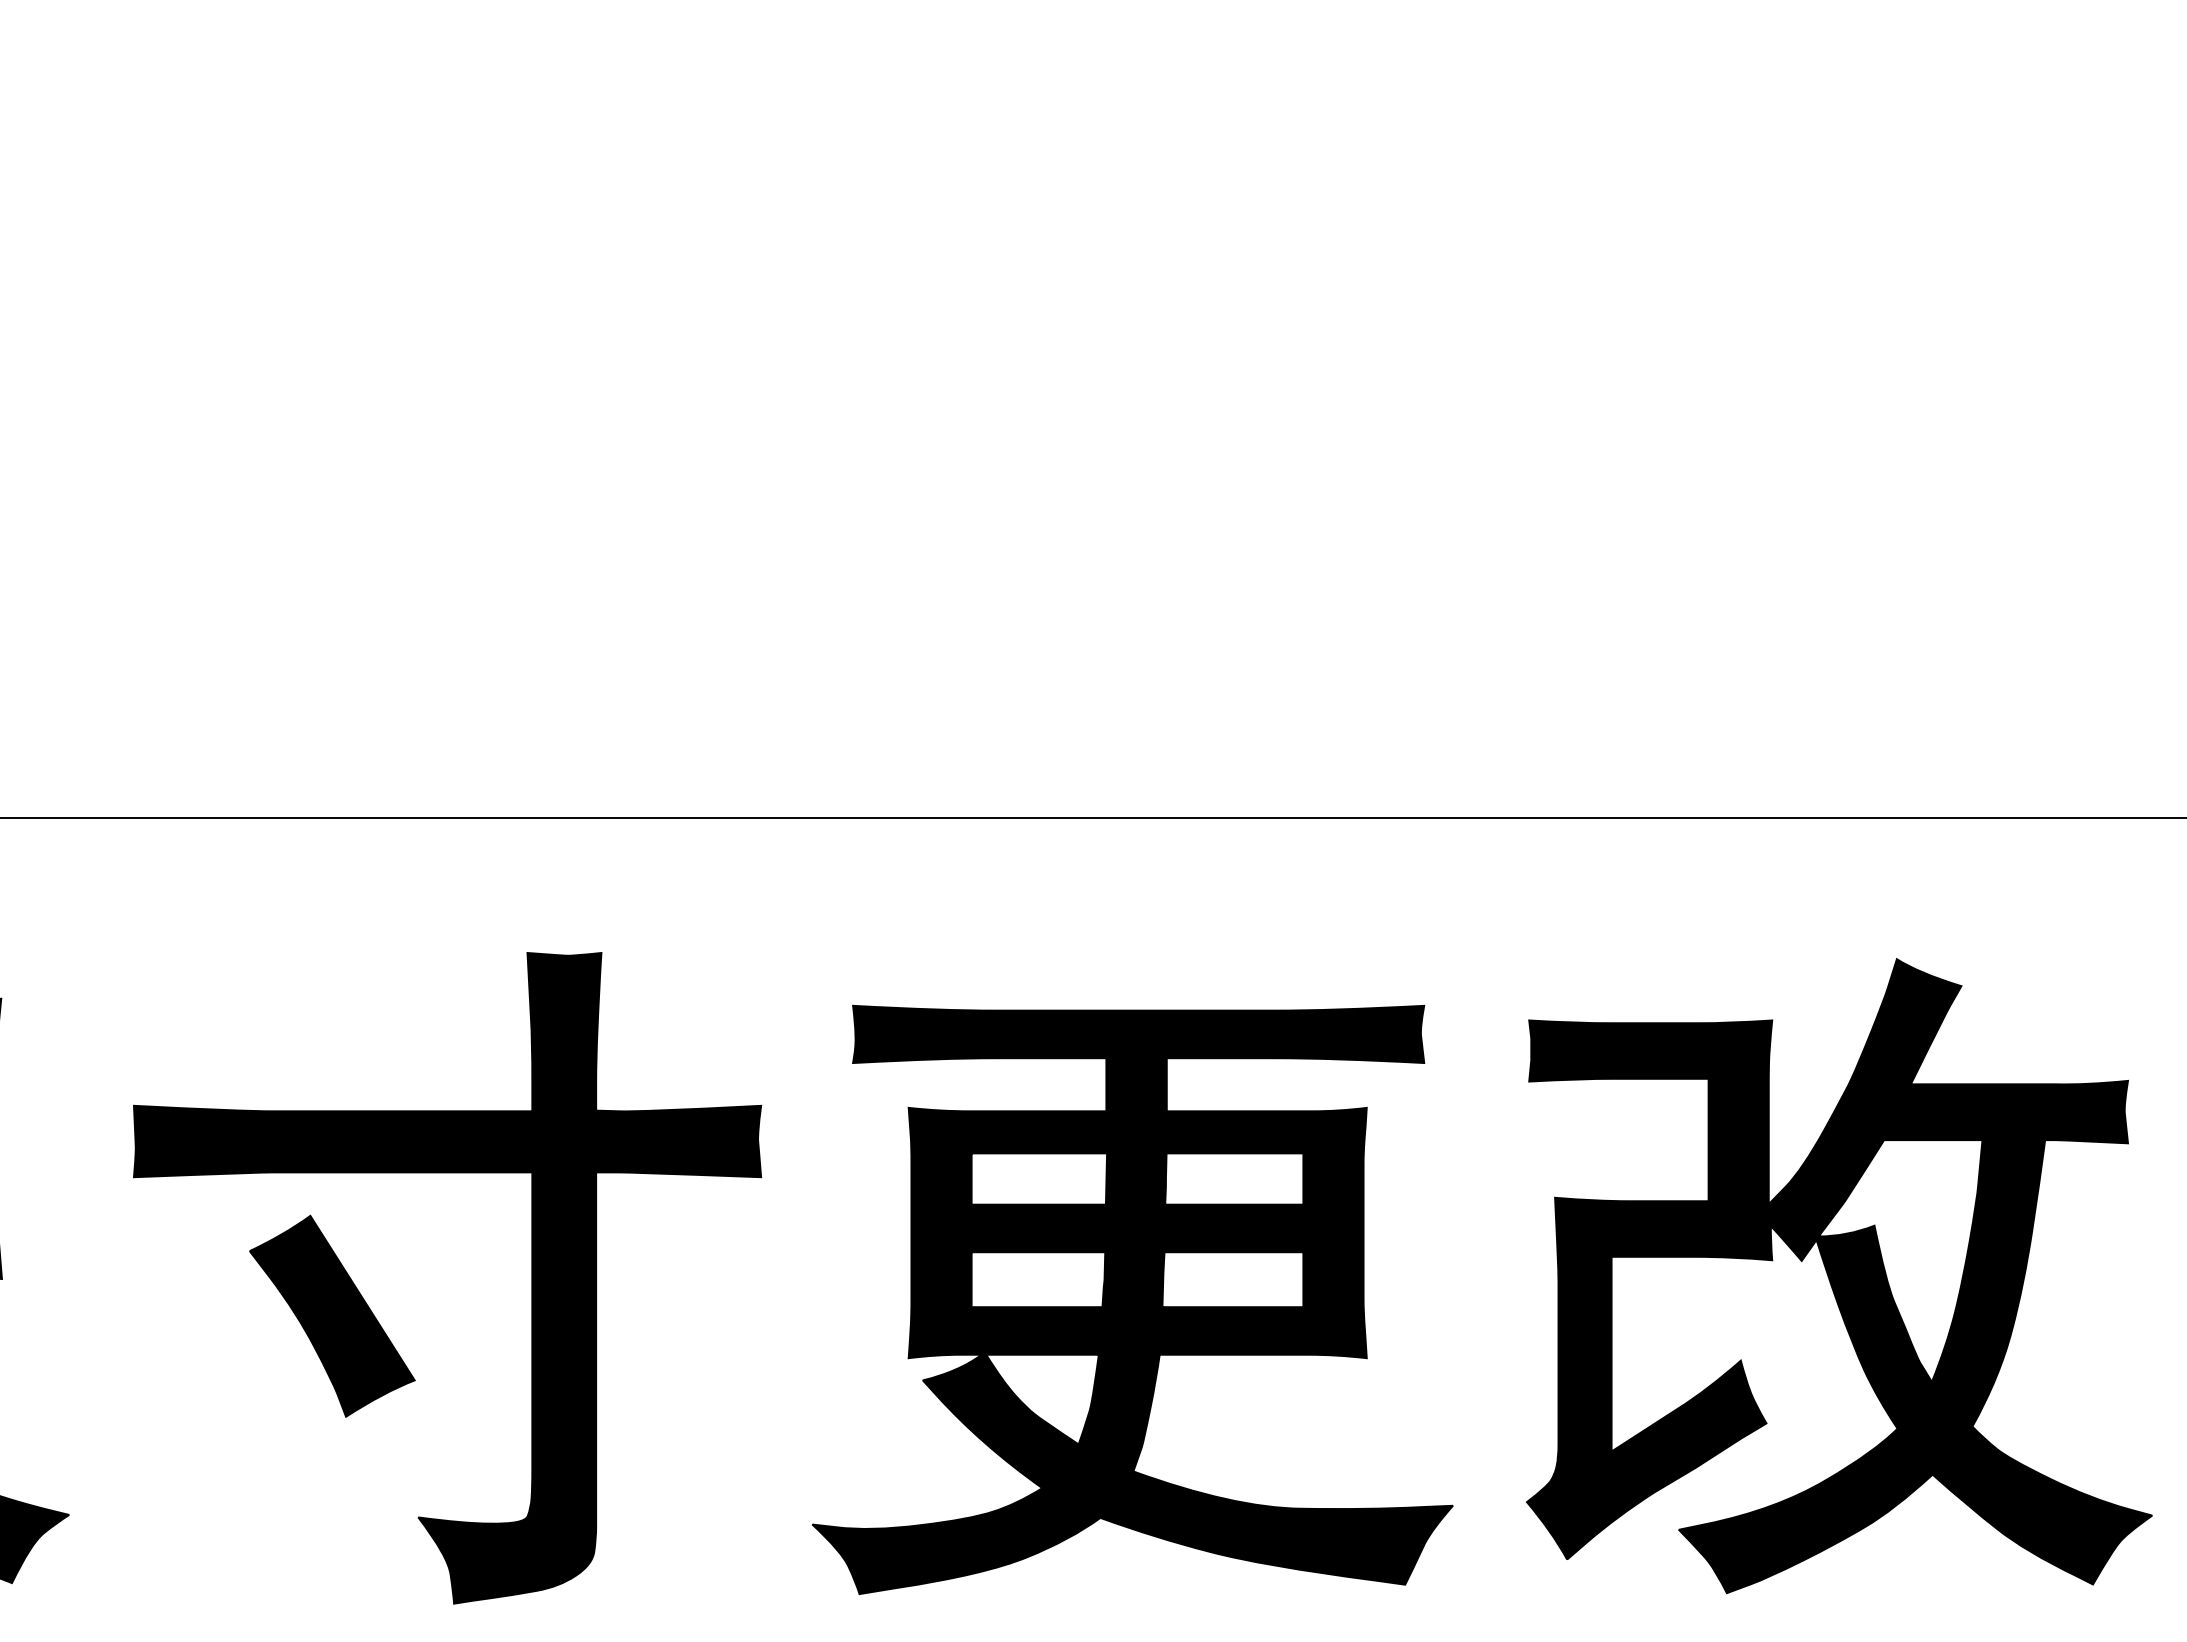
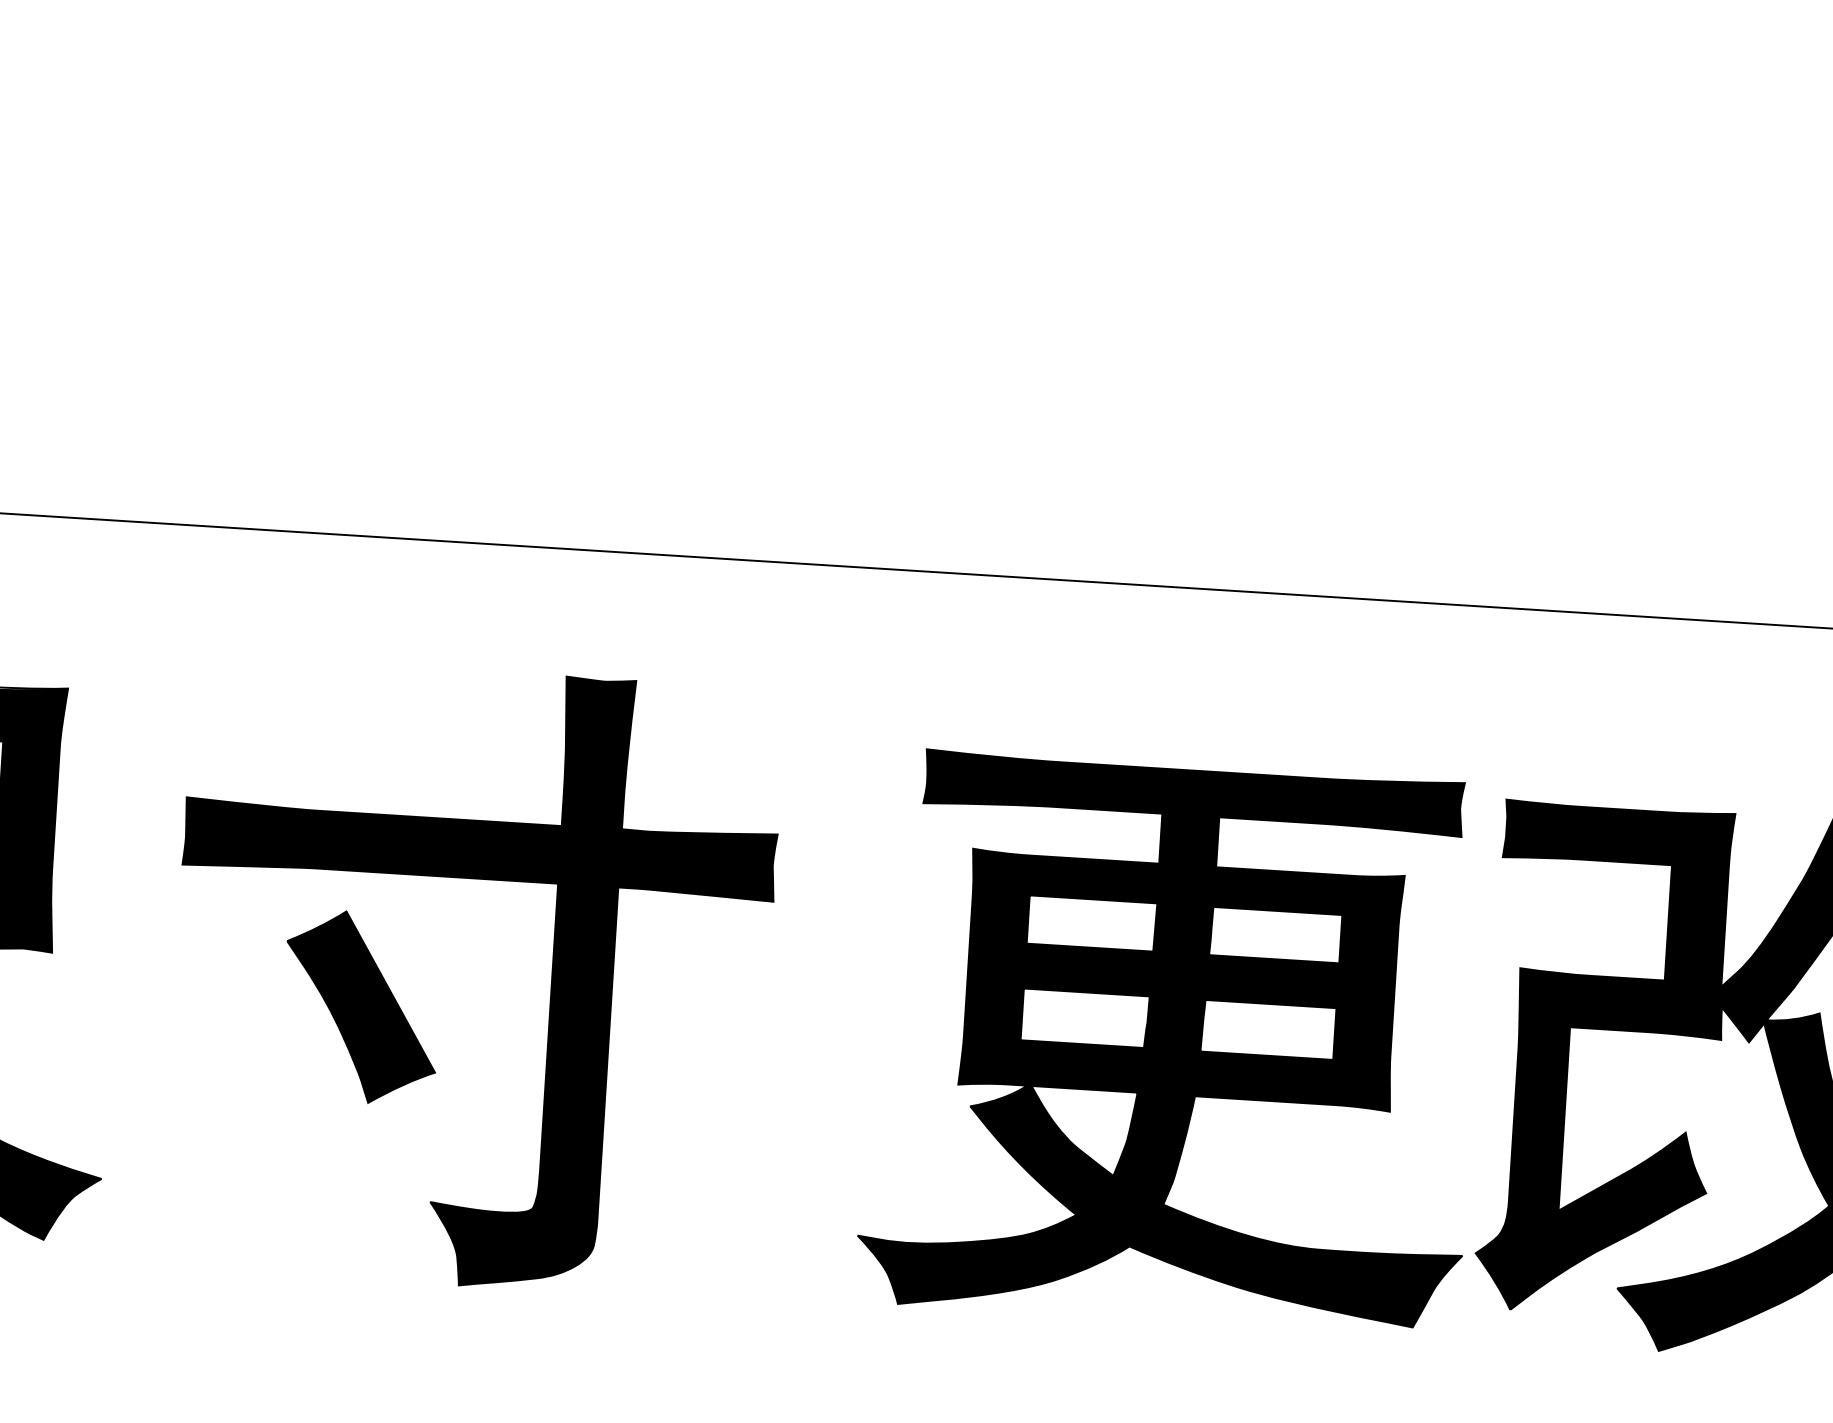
part: (1132, 1299) -> (1172, 1042), moved

